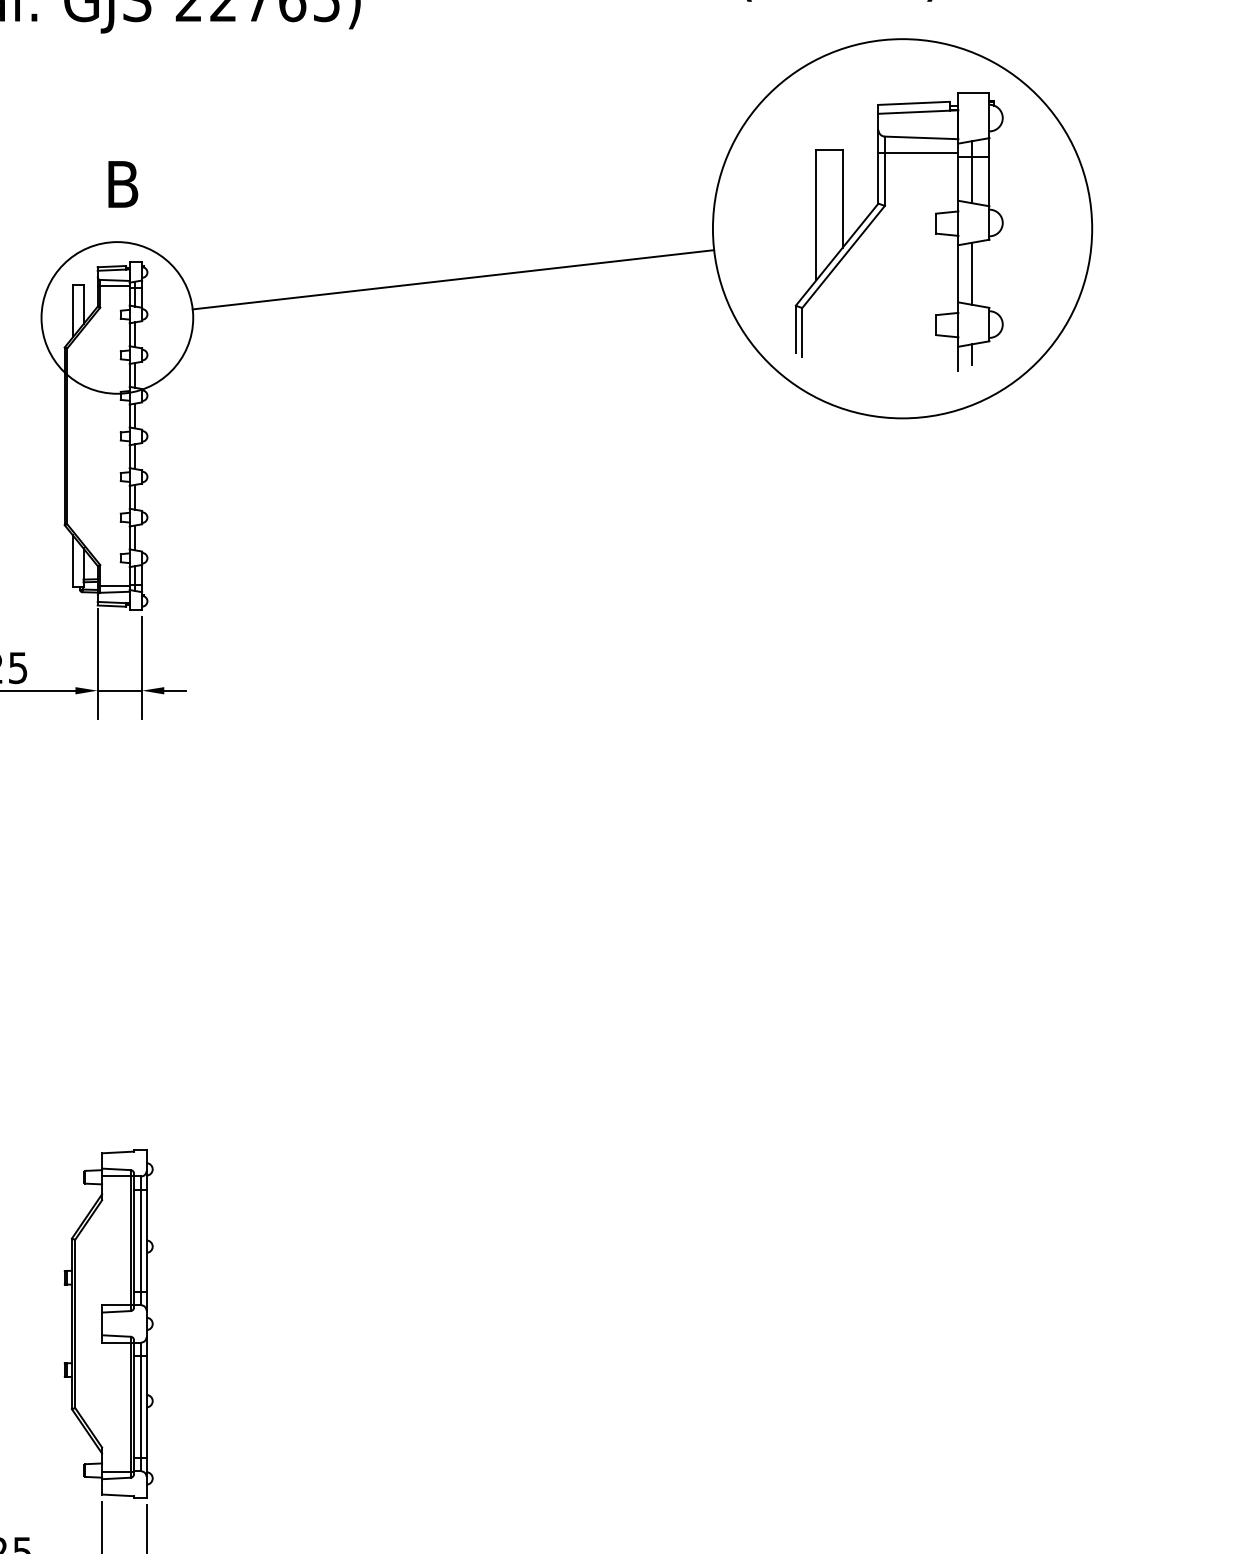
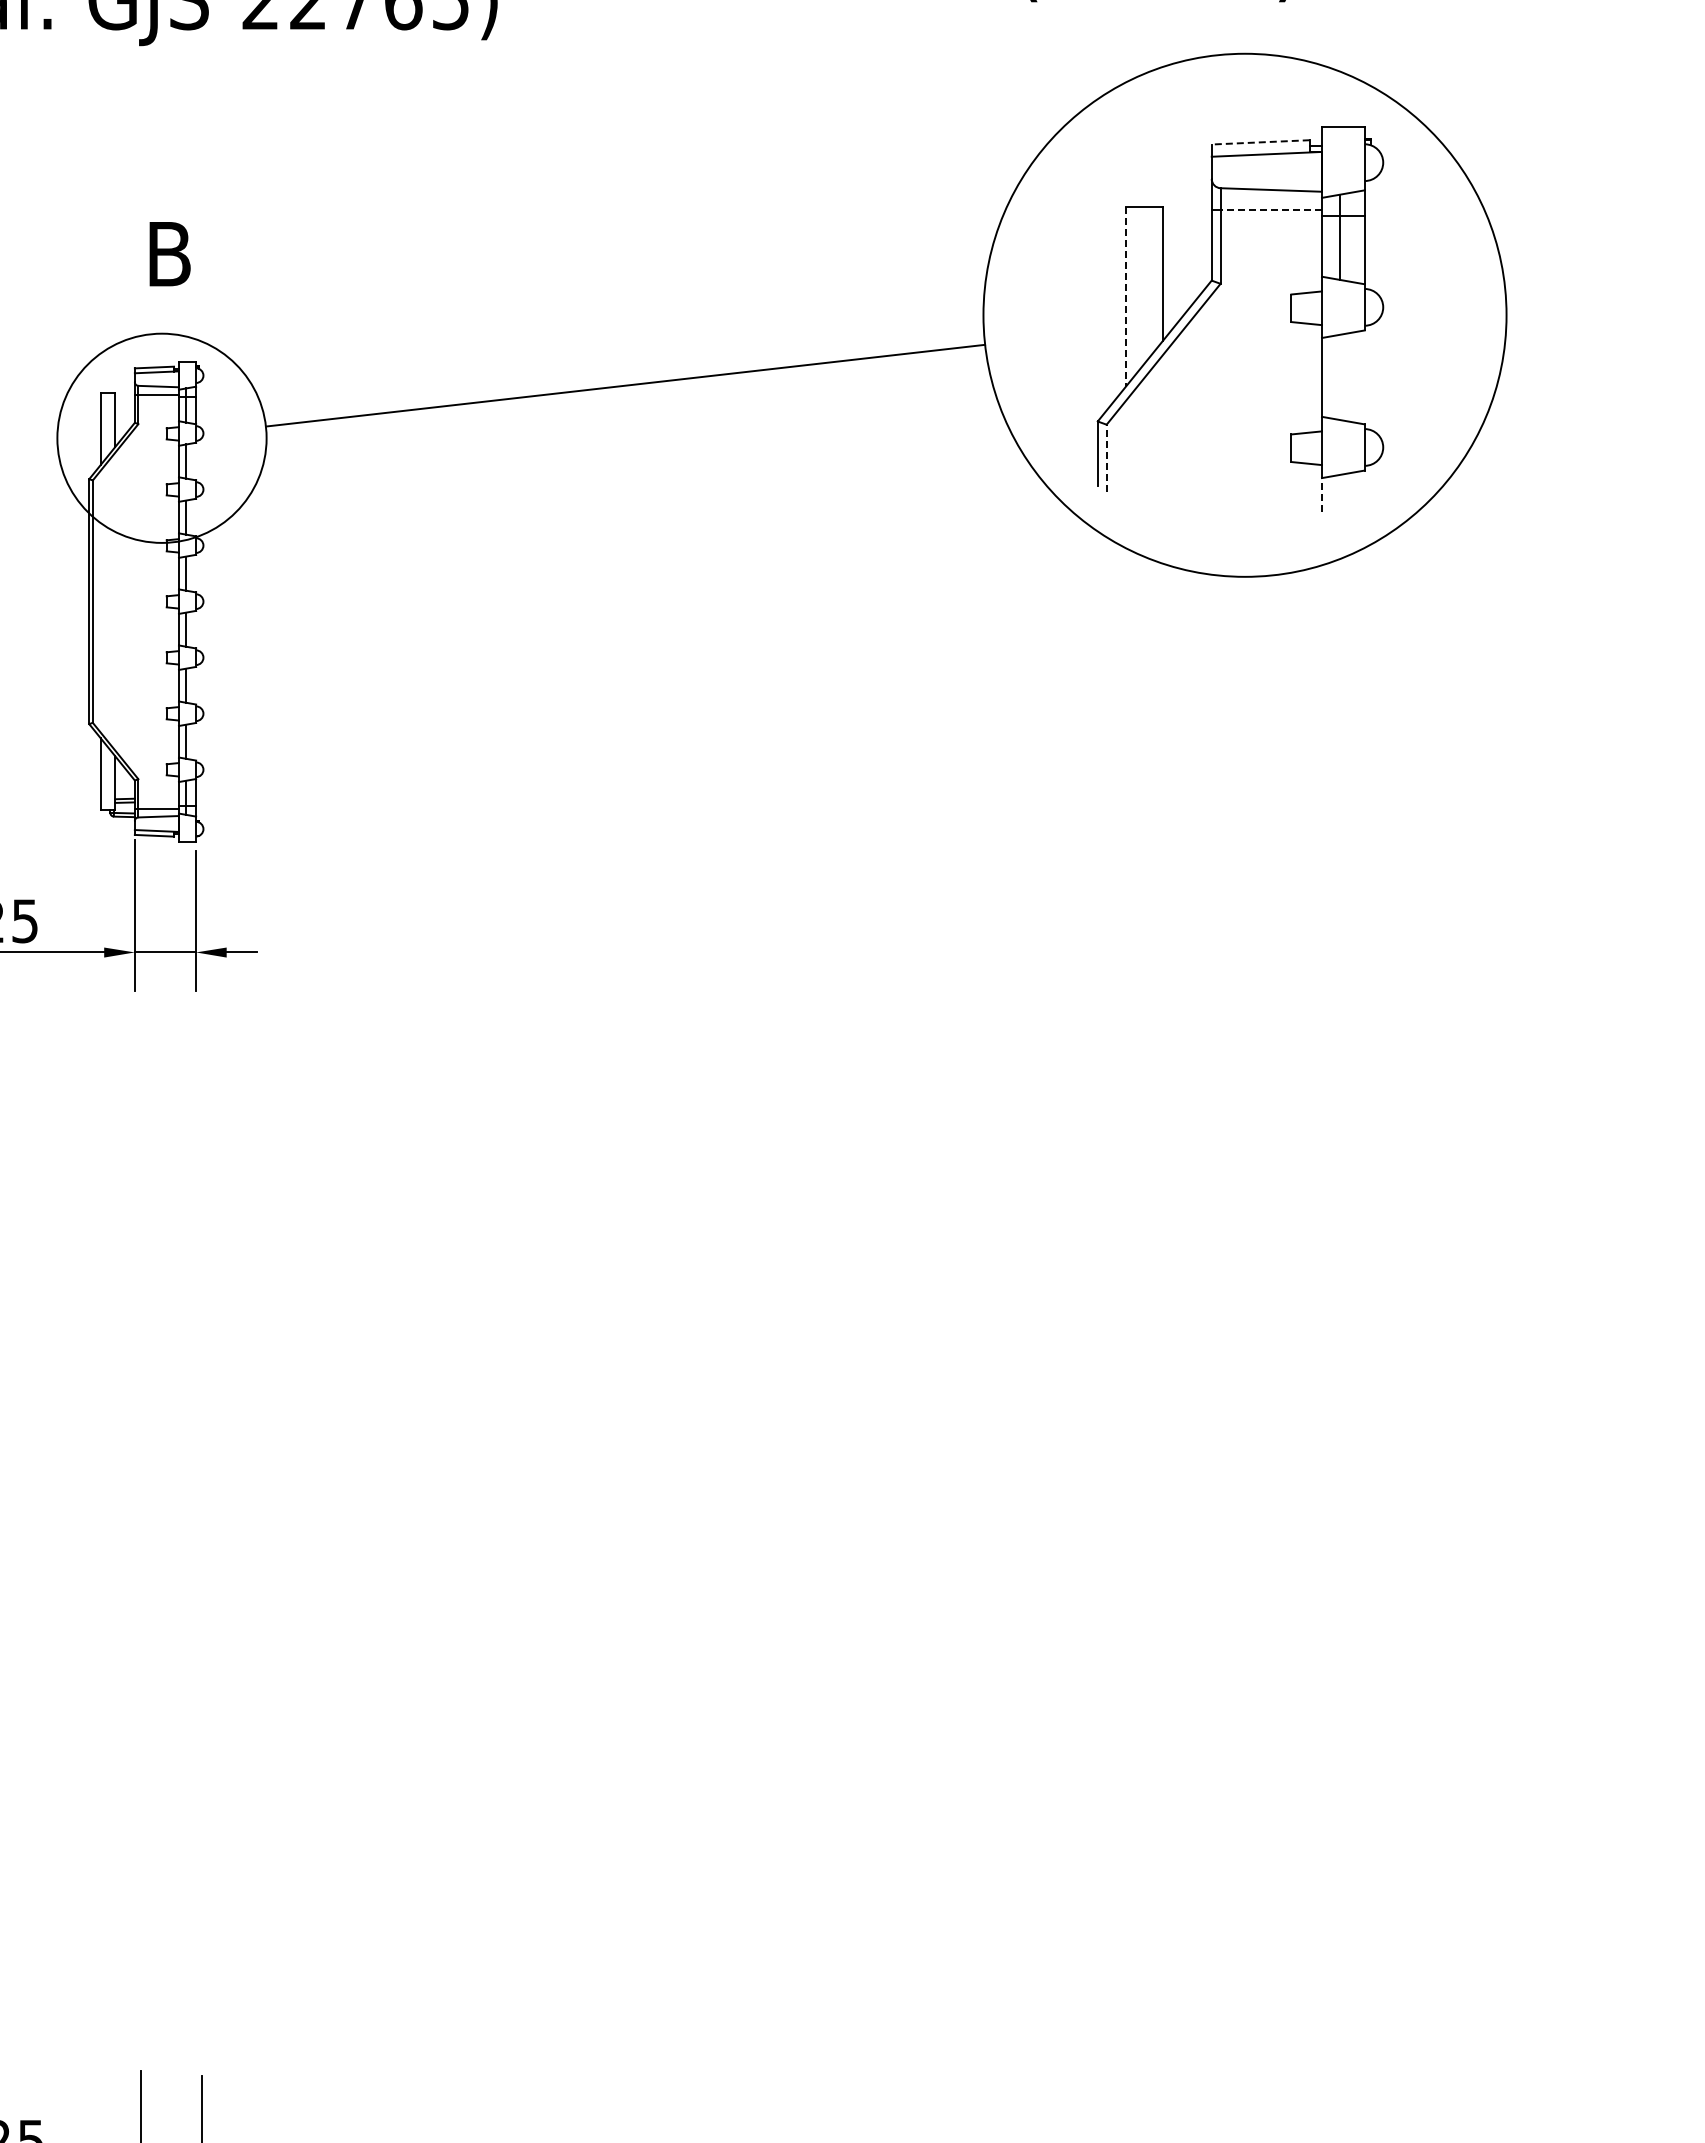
line: (913, 103) -> (1260, 142), solid -> dashed
line: (921, 152) -> (1271, 210), solid -> dashed
line: (815, 215) -> (1125, 296), solid -> dashed
line: (971, 273) -> (1340, 377), removed
line: (802, 332) -> (1106, 458), solid -> dashed
line: (971, 354) -> (1340, 488), removed
line: (958, 358) -> (1321, 494), solid -> dashed
part: (108, 1323) -> (149, 1825), removed

